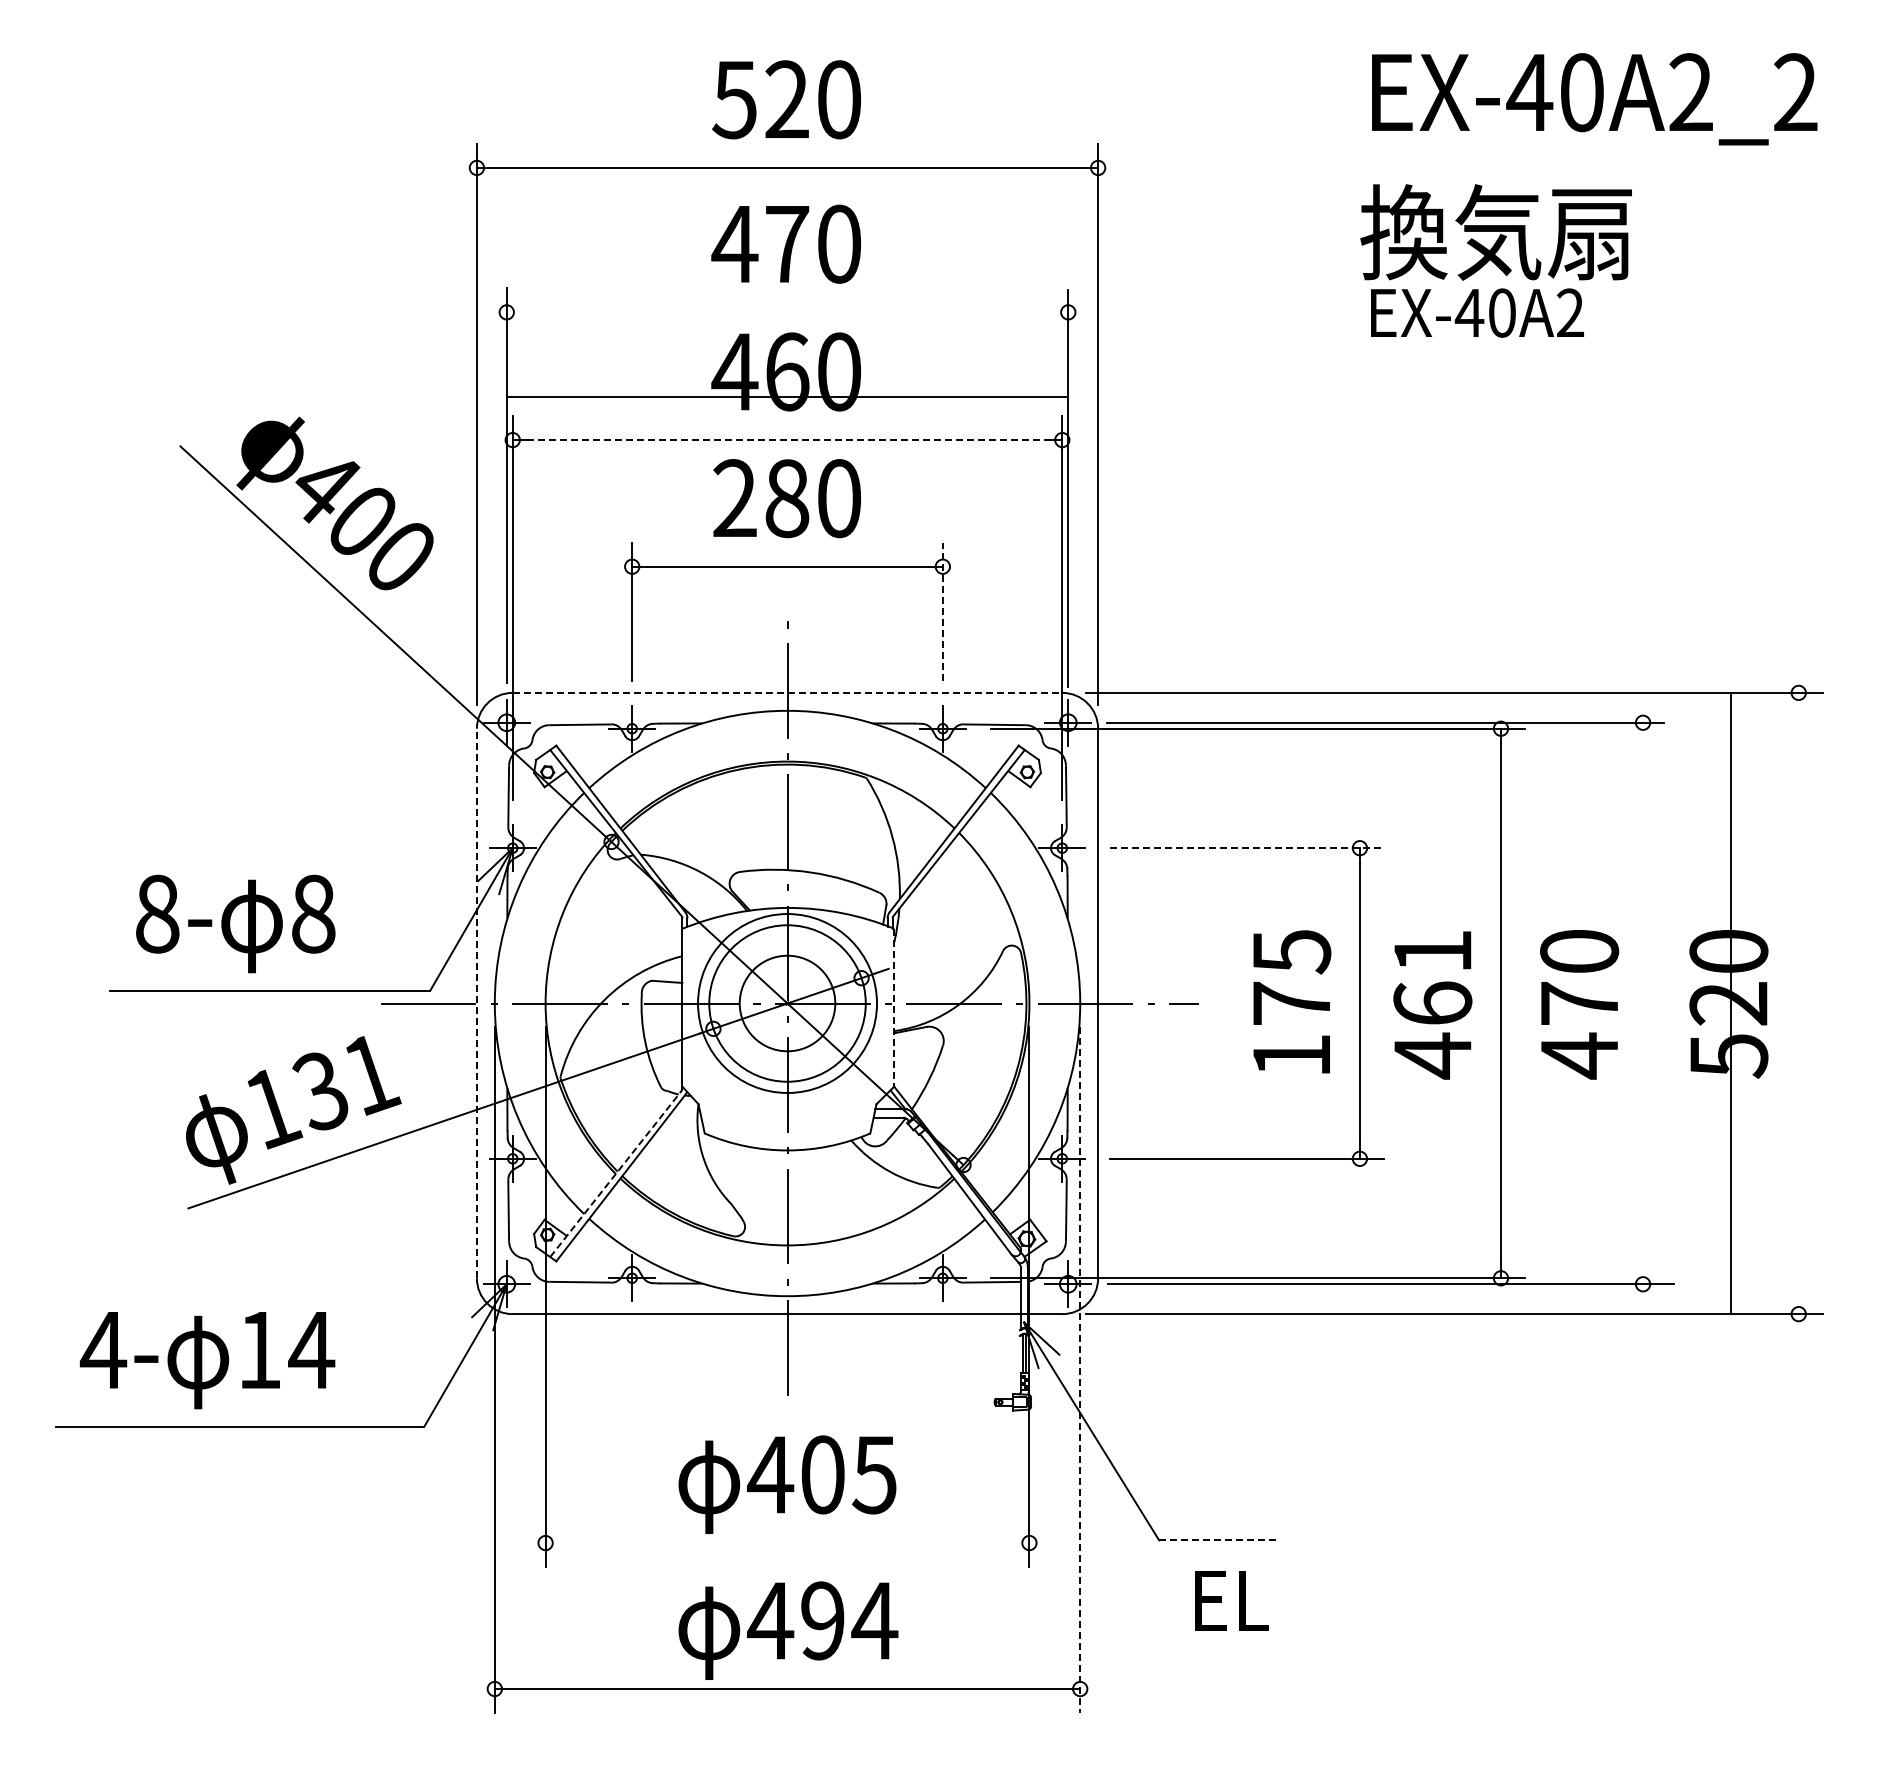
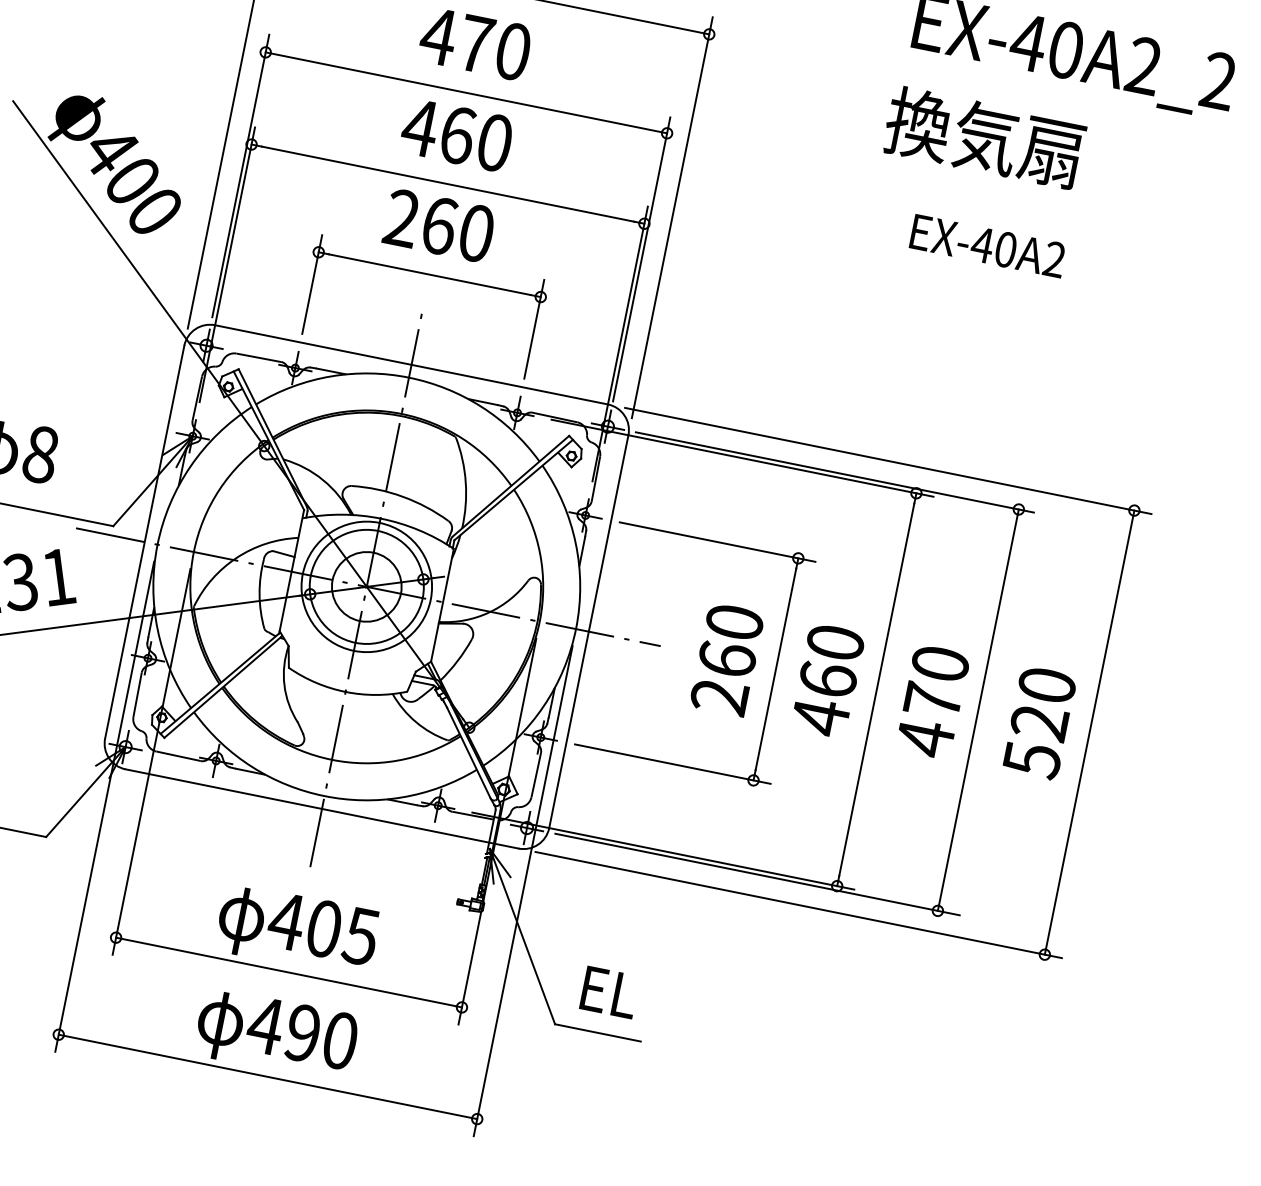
text: (1477, 312) -> (988, 245), moved
line: (787, 397) -> (466, 92), moved
line: (788, 440) -> (448, 184), dashed -> solid
text: (787, 498) -> (439, 225), 280 -> 260
line: (942, 611) -> (534, 329), dashed -> solid
line: (787, 692) -> (411, 364), dashed -> solid
line: (1246, 848) -> (717, 542), dashed -> solid
text: (1432, 951) -> (835, 642), 461 -> 460
line: (476, 1003) -> (144, 542), dashed -> solid
text: (1291, 1003) -> (727, 659), 175 -> 260
line: (1643, 1003) -> (978, 710), added
line: (1730, 1003) -> (1089, 732), moved
line: (894, 1007) -> (442, 605), dashed -> solid
line: (616, 1173) -> (220, 683), dashed -> solid
line: (1080, 1370) -> (523, 891), dashed -> solid
line: (1219, 1540) -> (598, 1033), dashed -> solid
line: (787, 1543) -> (288, 972), added
text: (1231, 1600) -> (609, 992), moved
text: (874, 1620) -> (340, 1040), 494 -> 490

